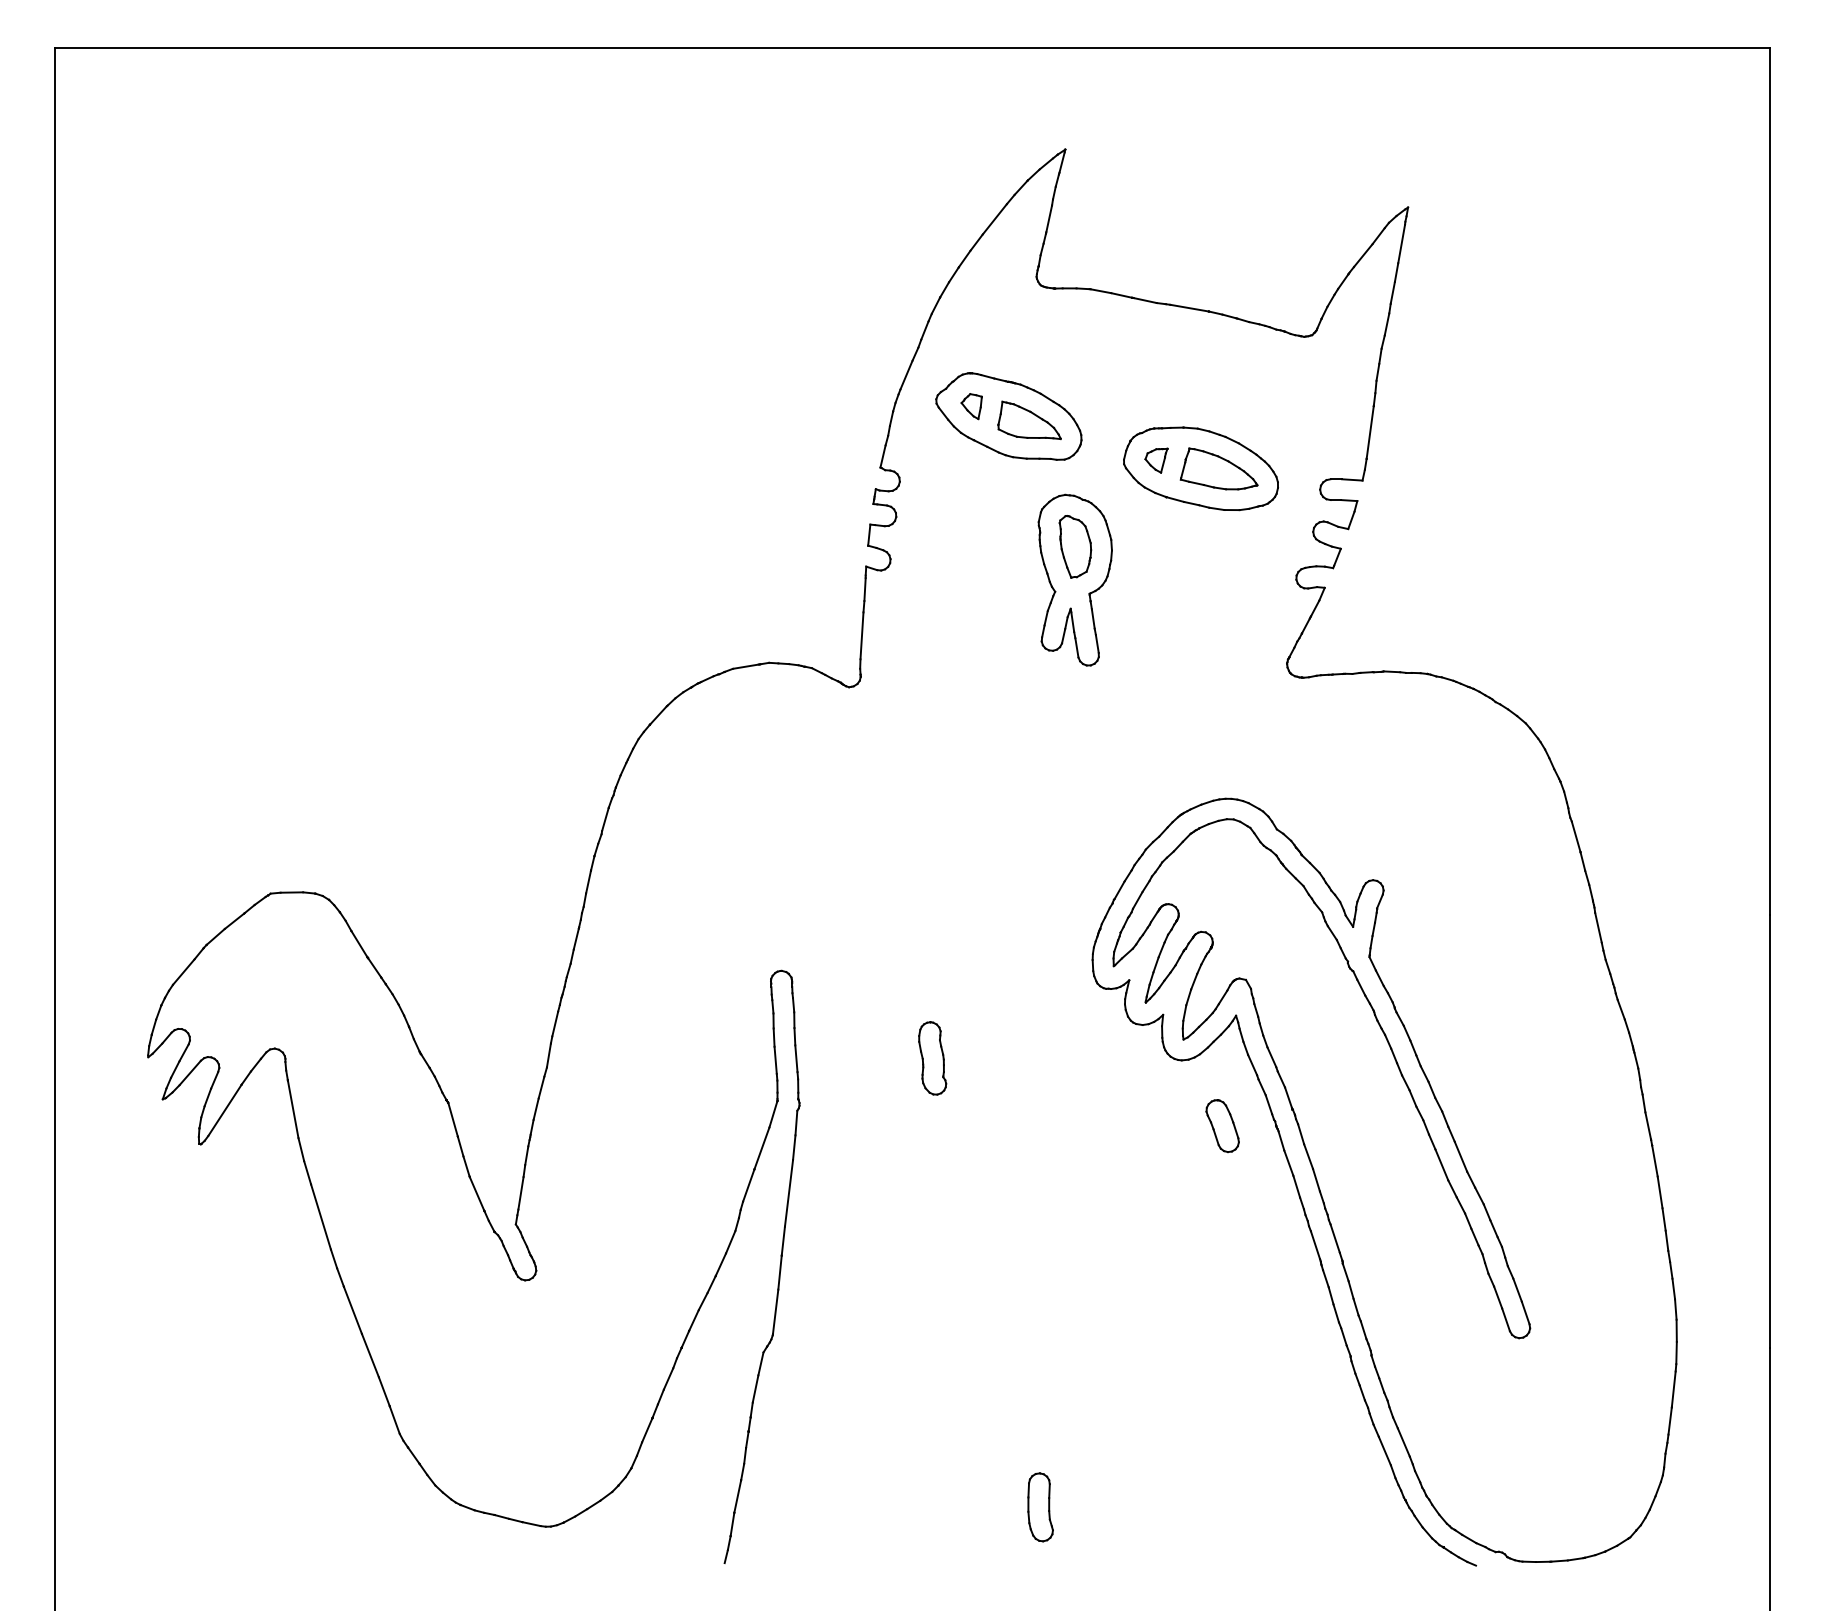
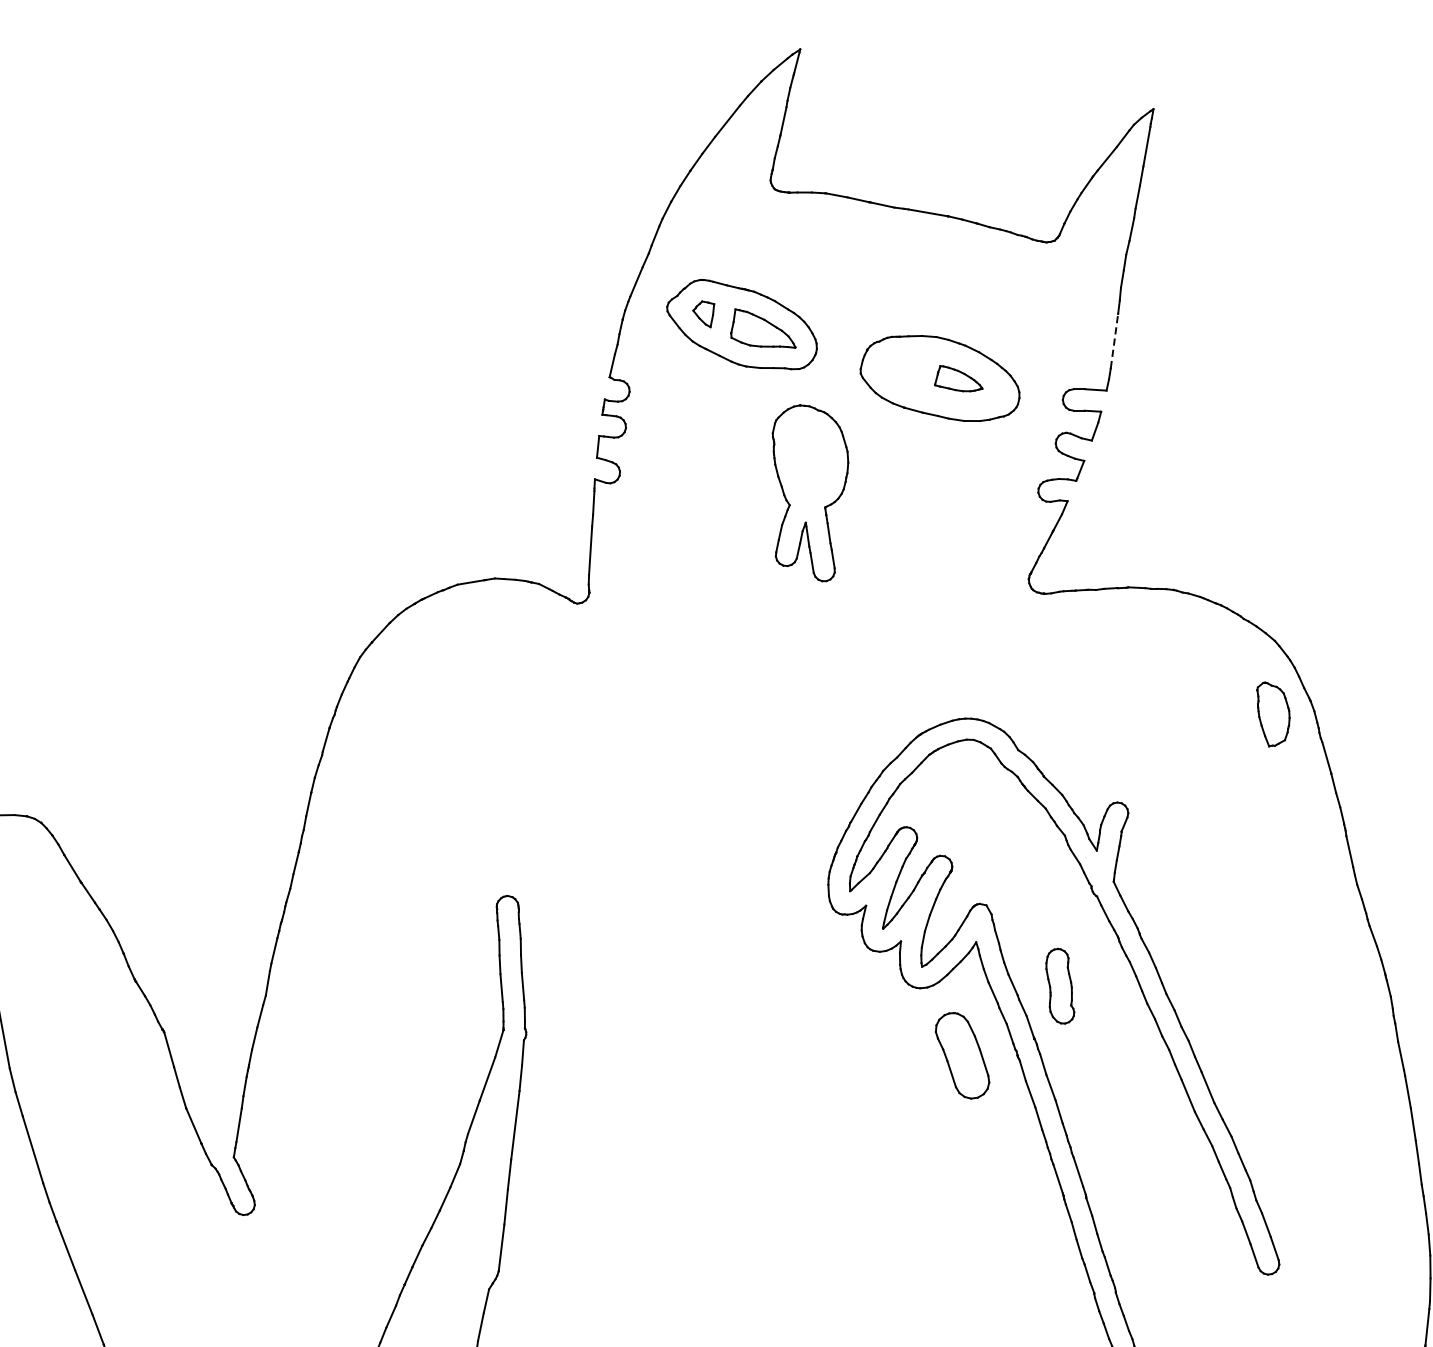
line: (1370, 432) -> (1114, 341), solid -> dashed
part: (1156, 460) -> (894, 369), removed
part: (1218, 468) -> (958, 378), size x0.6
part: (1075, 546) -> (1273, 714), moved
part: (932, 1058) -> (1060, 986), moved
part: (1222, 1126) -> (962, 1056), size x1.6

